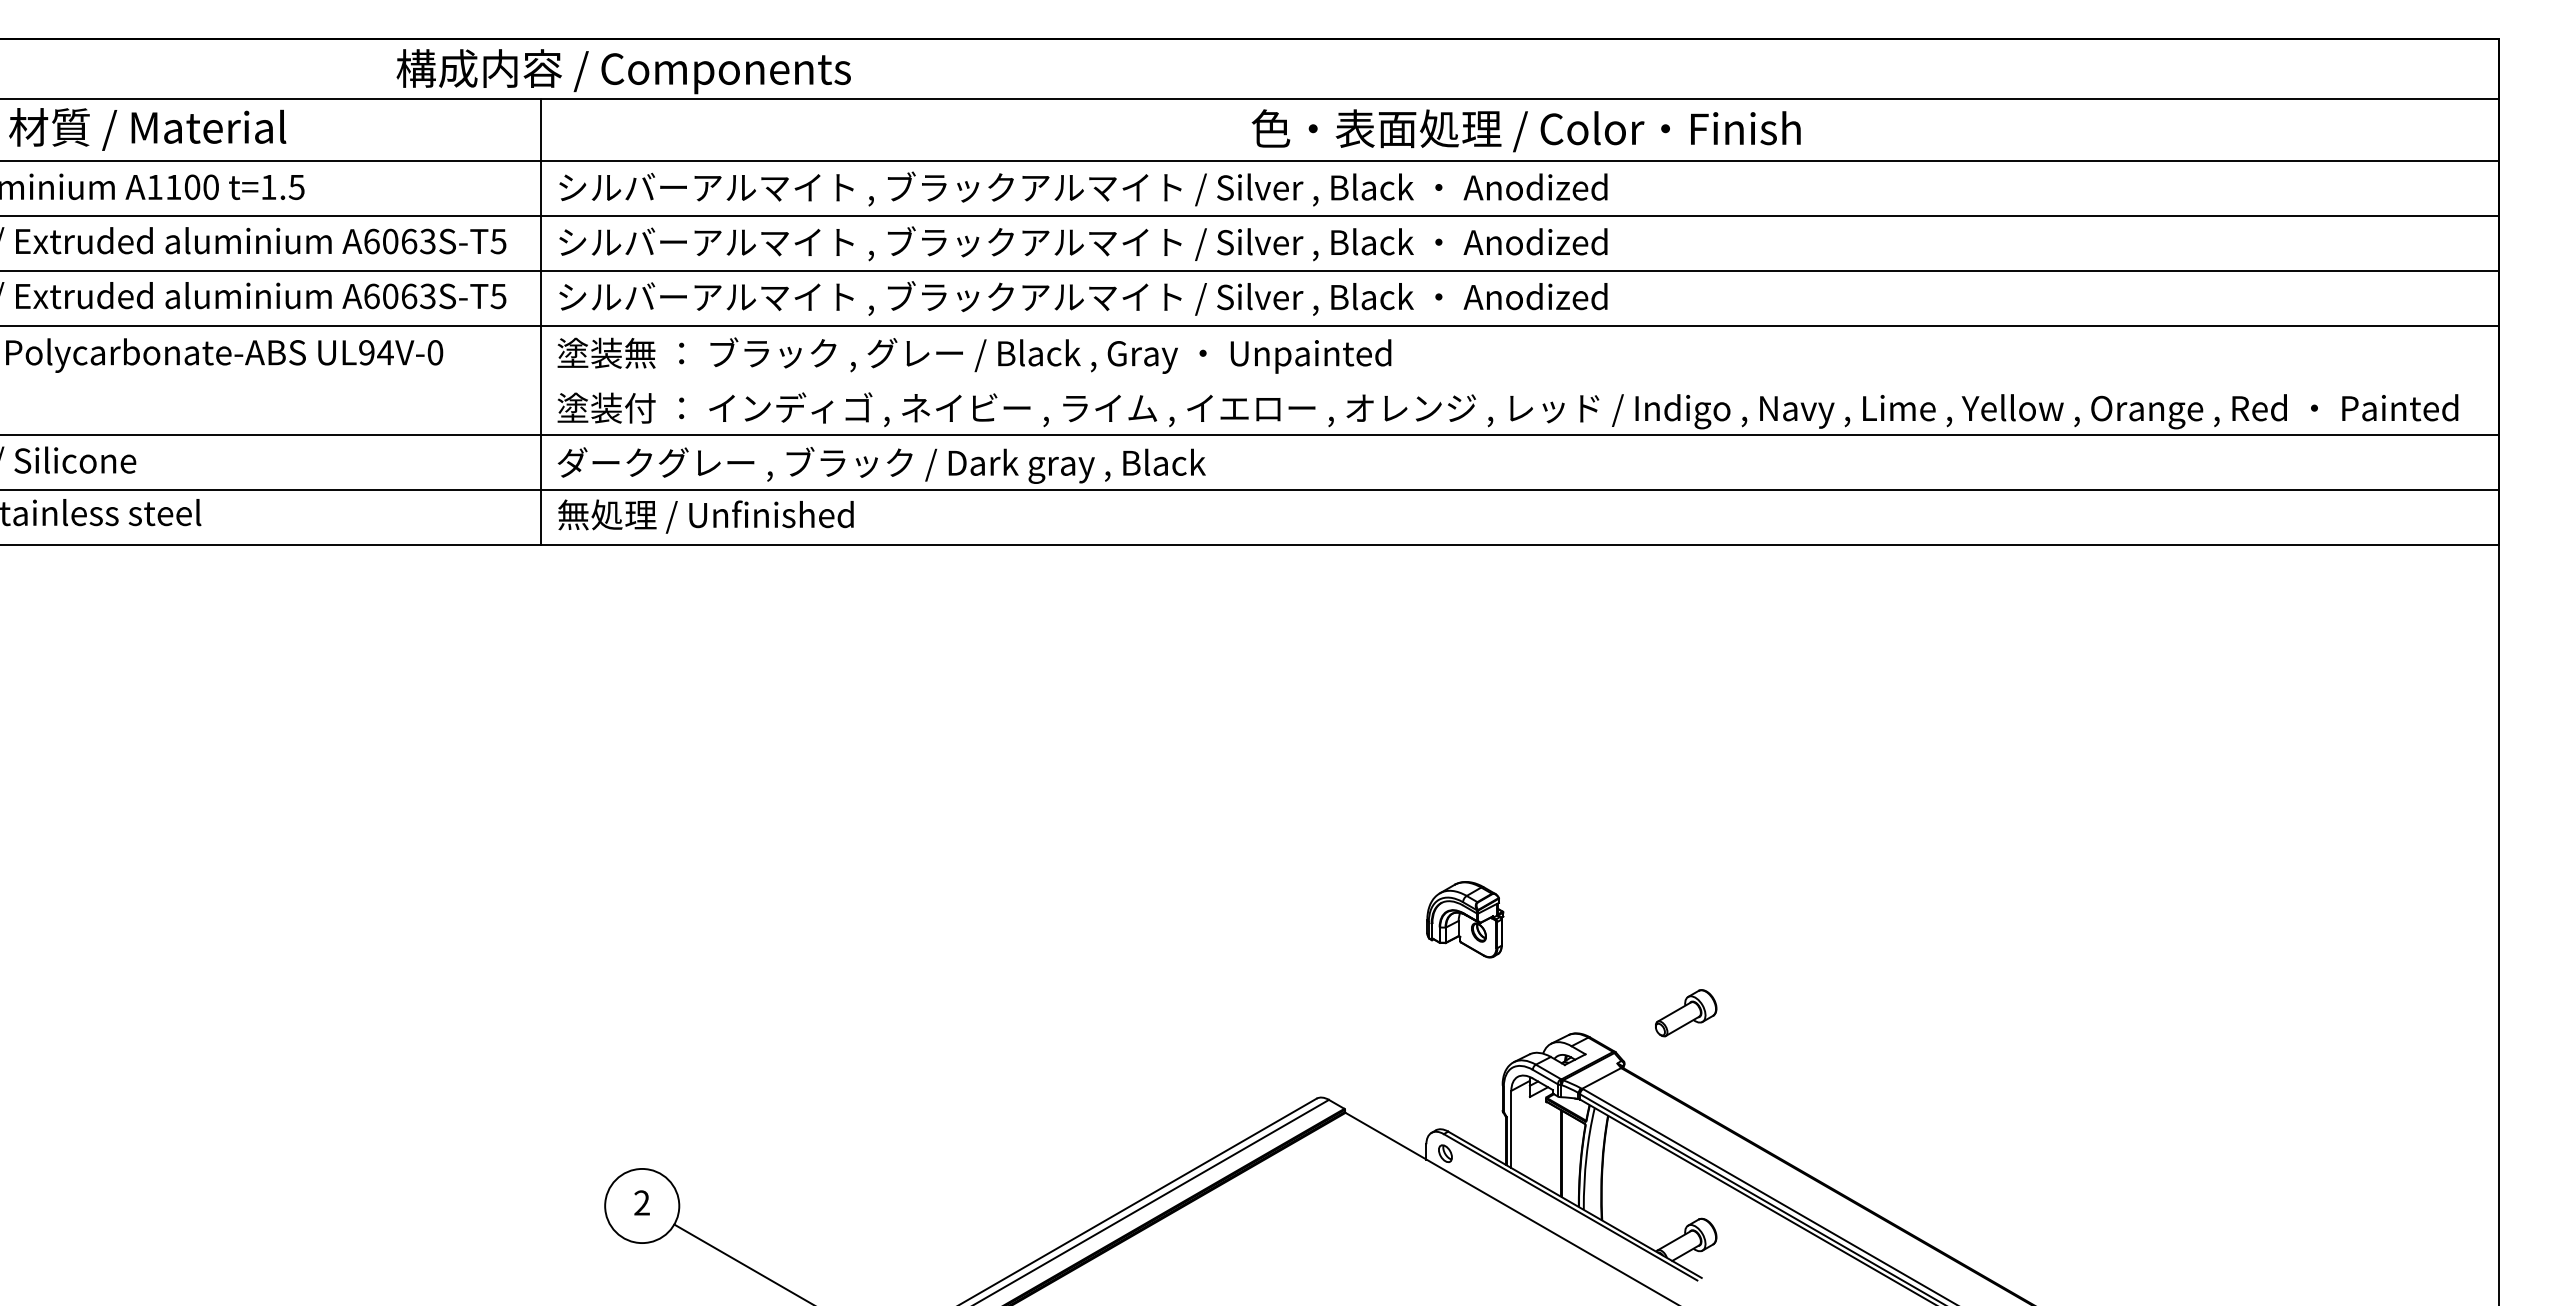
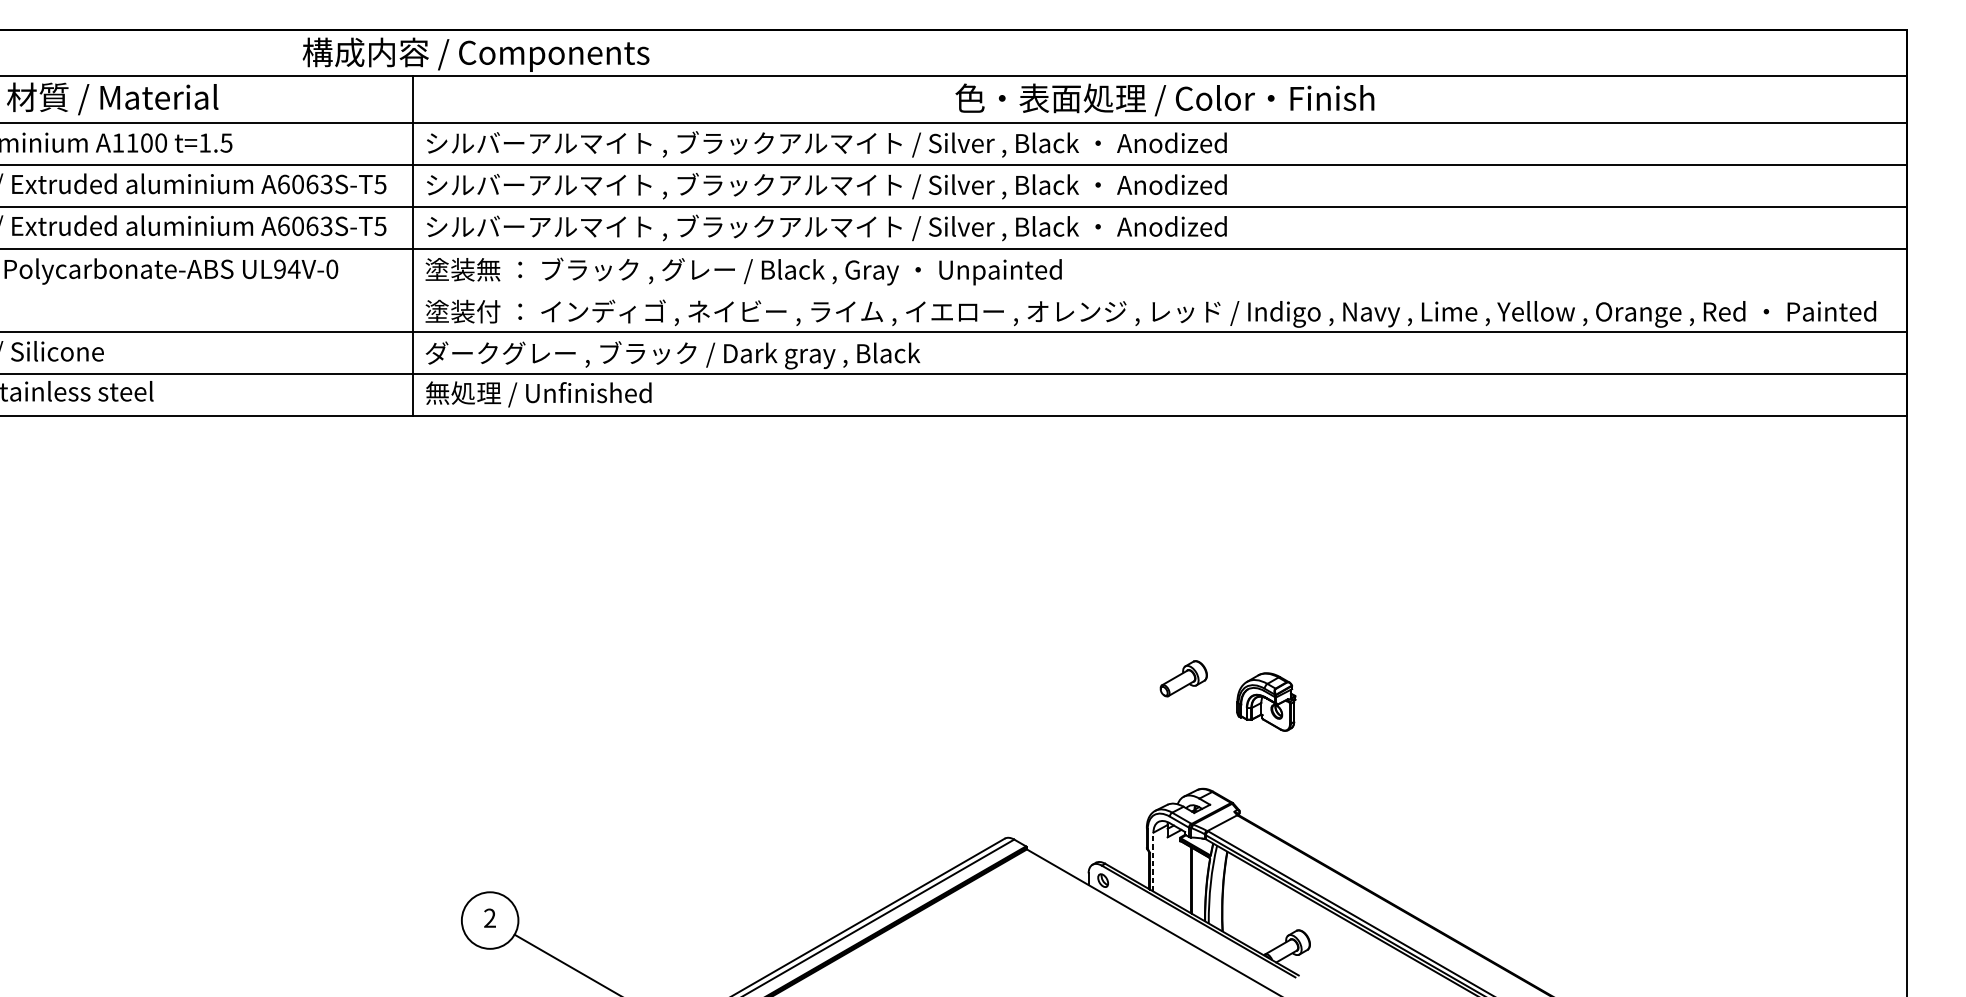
part: (1465, 919) -> (1266, 701), moved
part: (1686, 1013) -> (1184, 678), moved
line: (1511, 1129) -> (1153, 862), solid -> dashed

